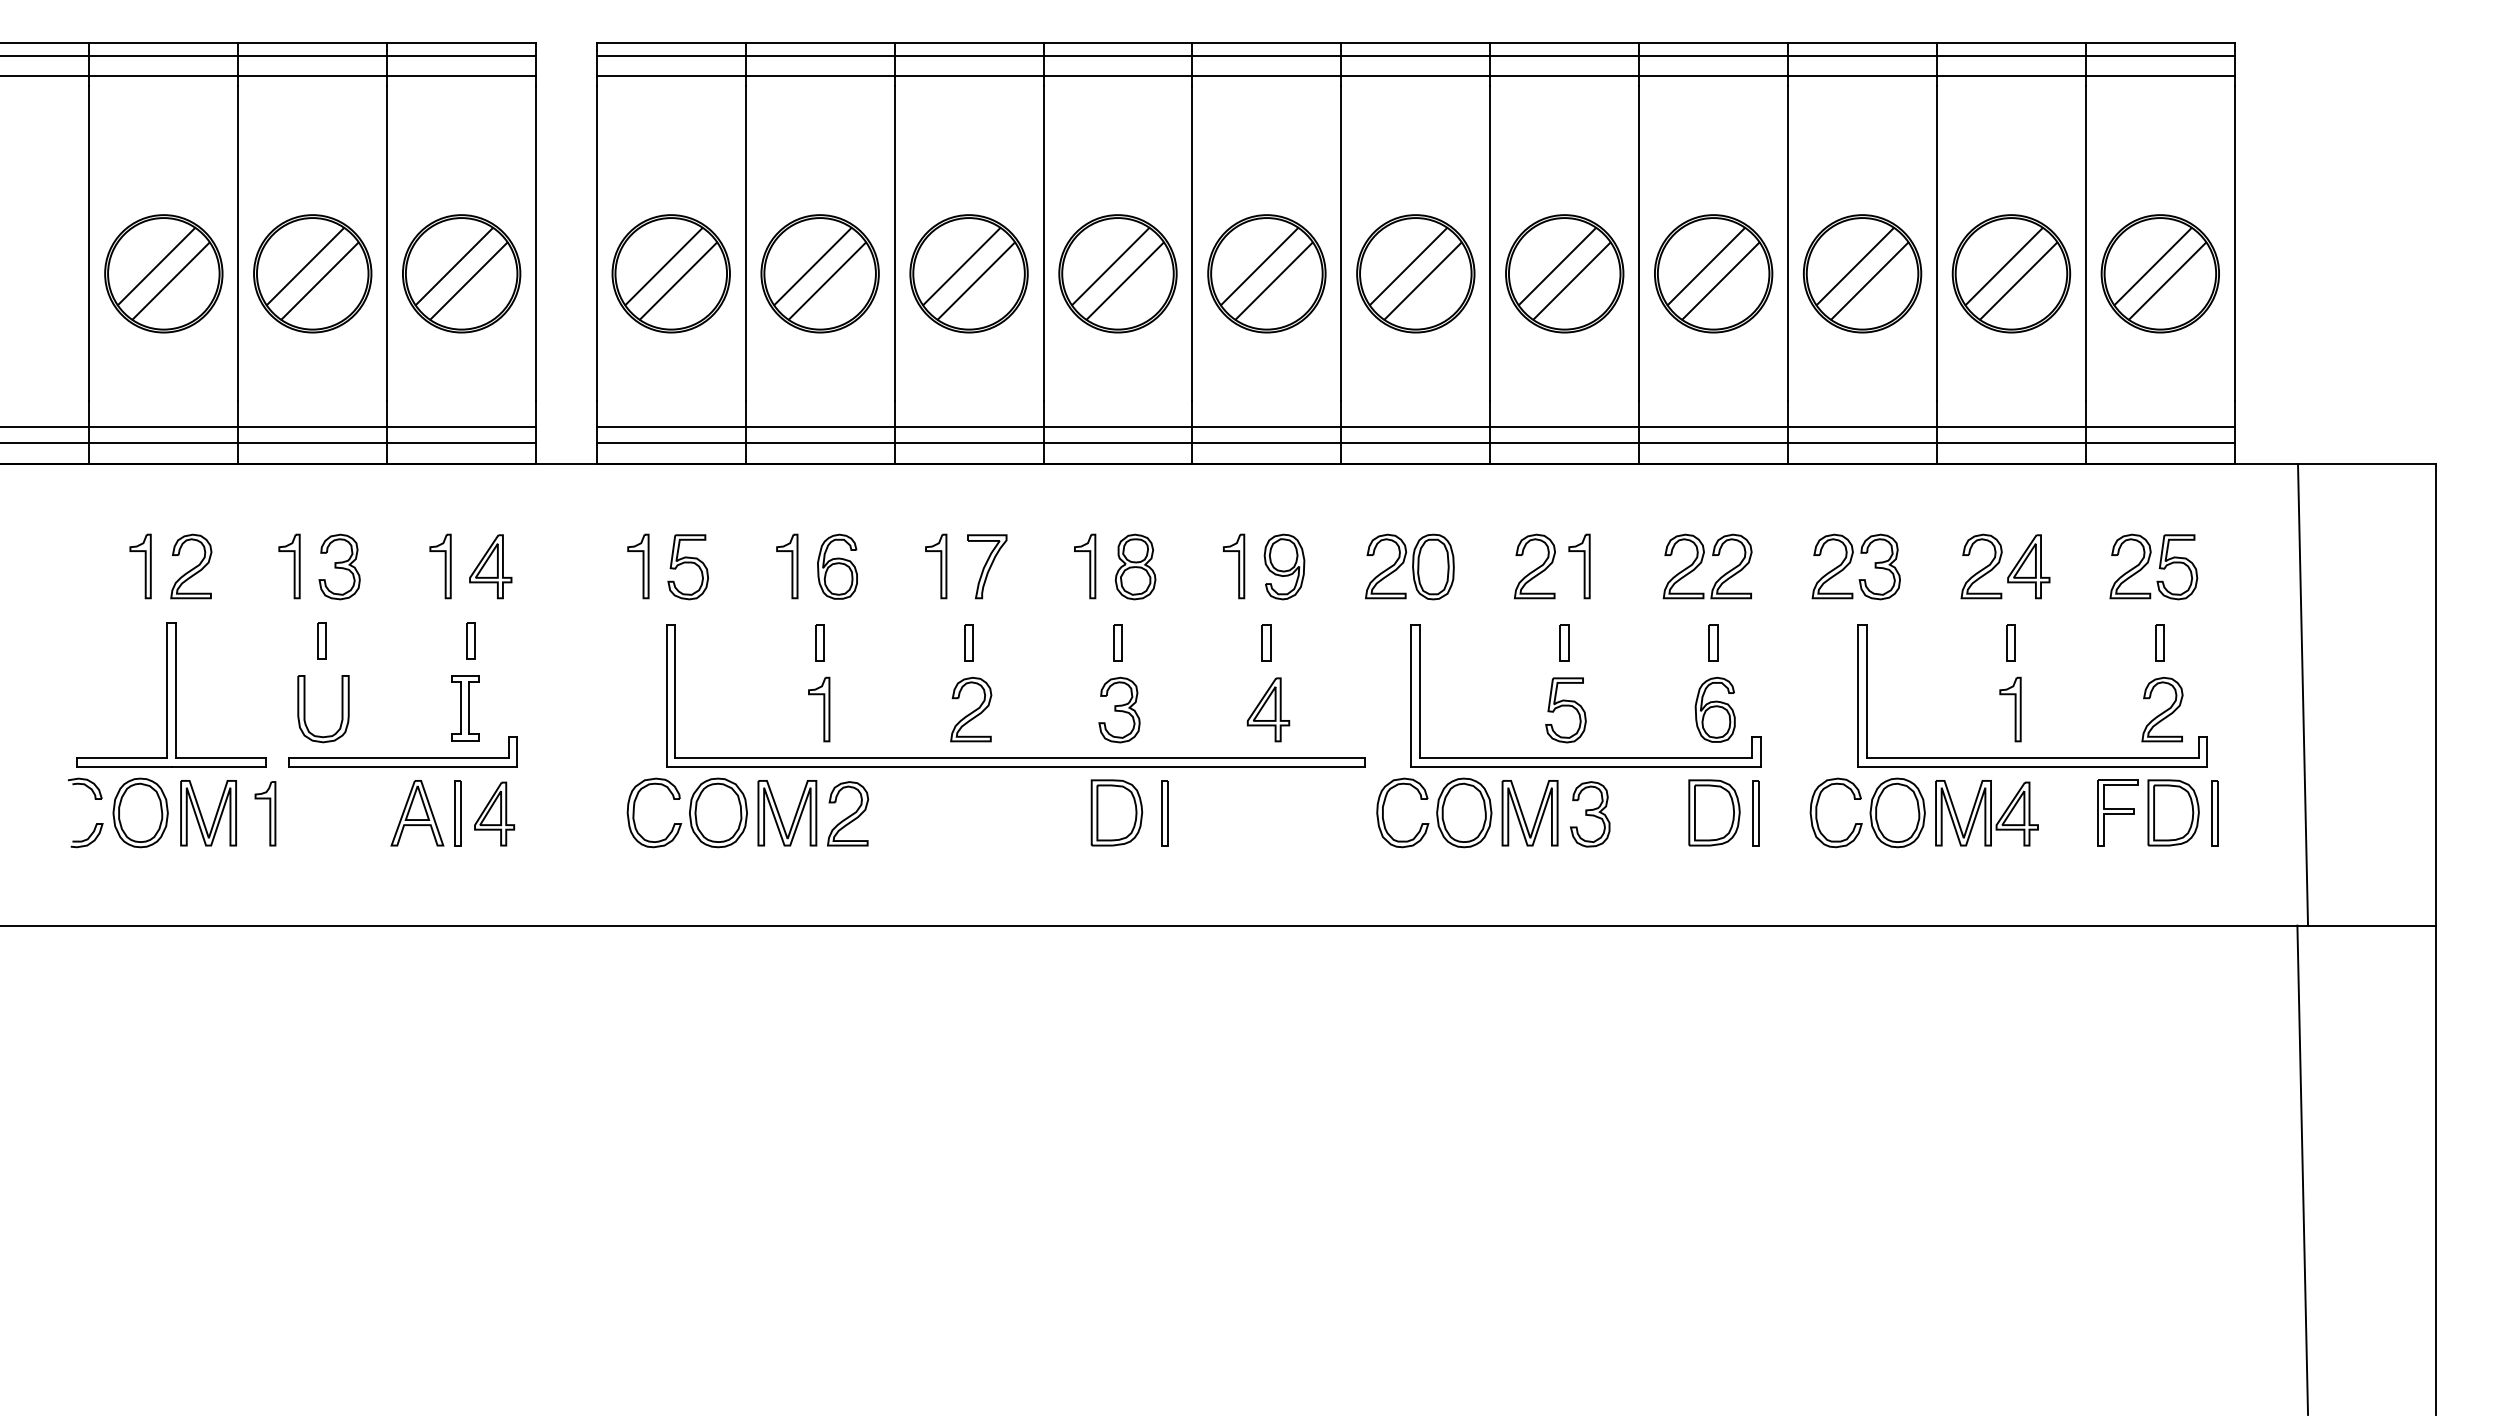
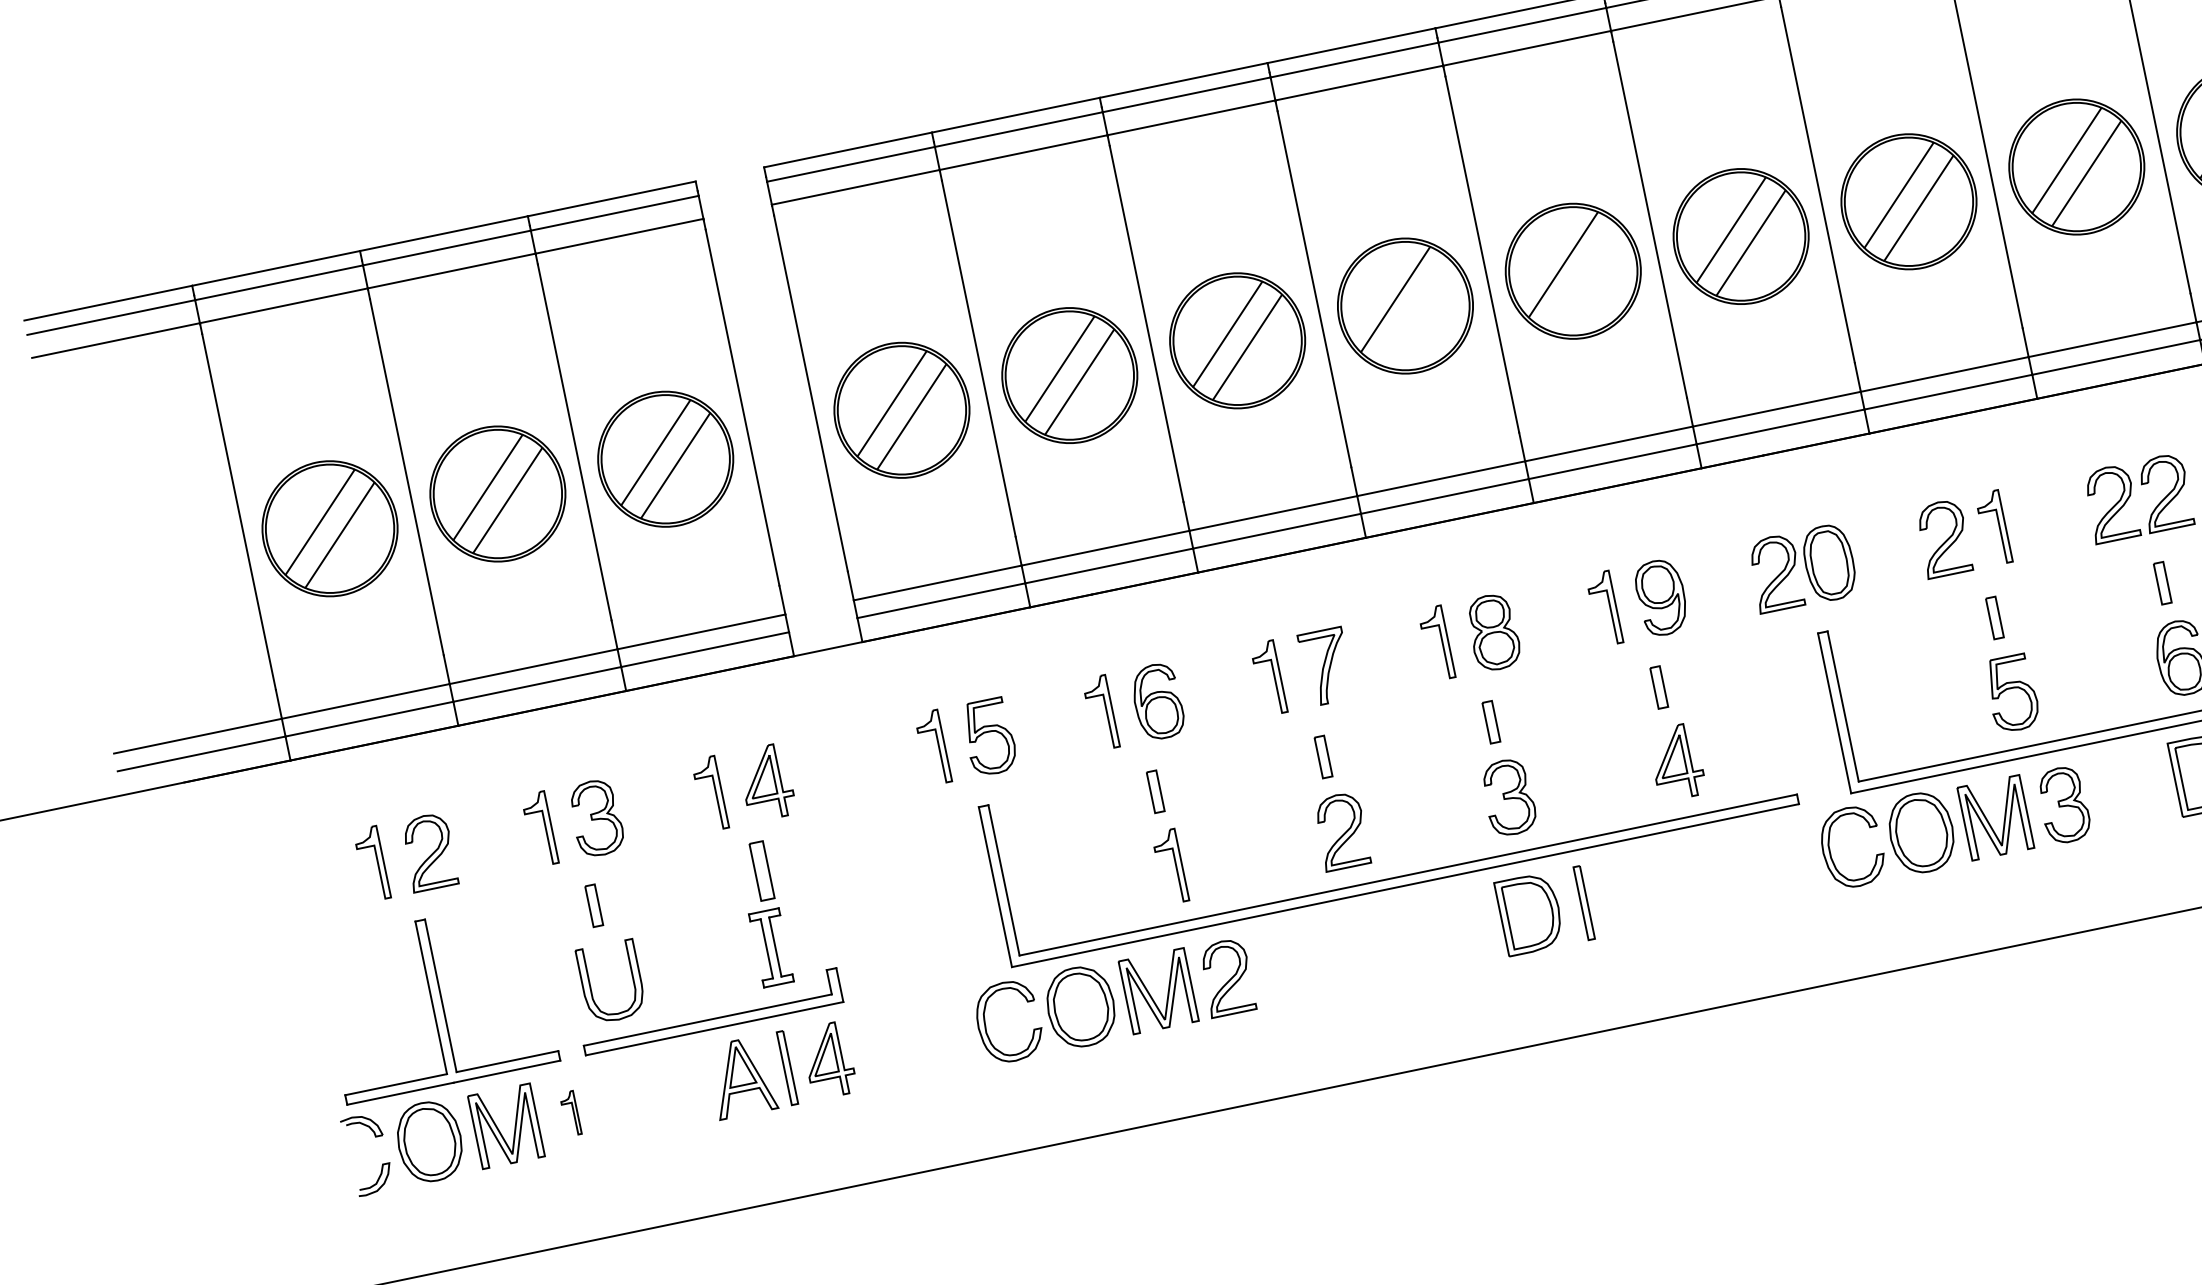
line: (1124, 280) -> (1414, 312), removed
line: (1273, 280) -> (1582, 277), removed
part: (470, 640) -> (761, 870), size x1.4
part: (265, 813) -> (570, 1113), size x0.6

